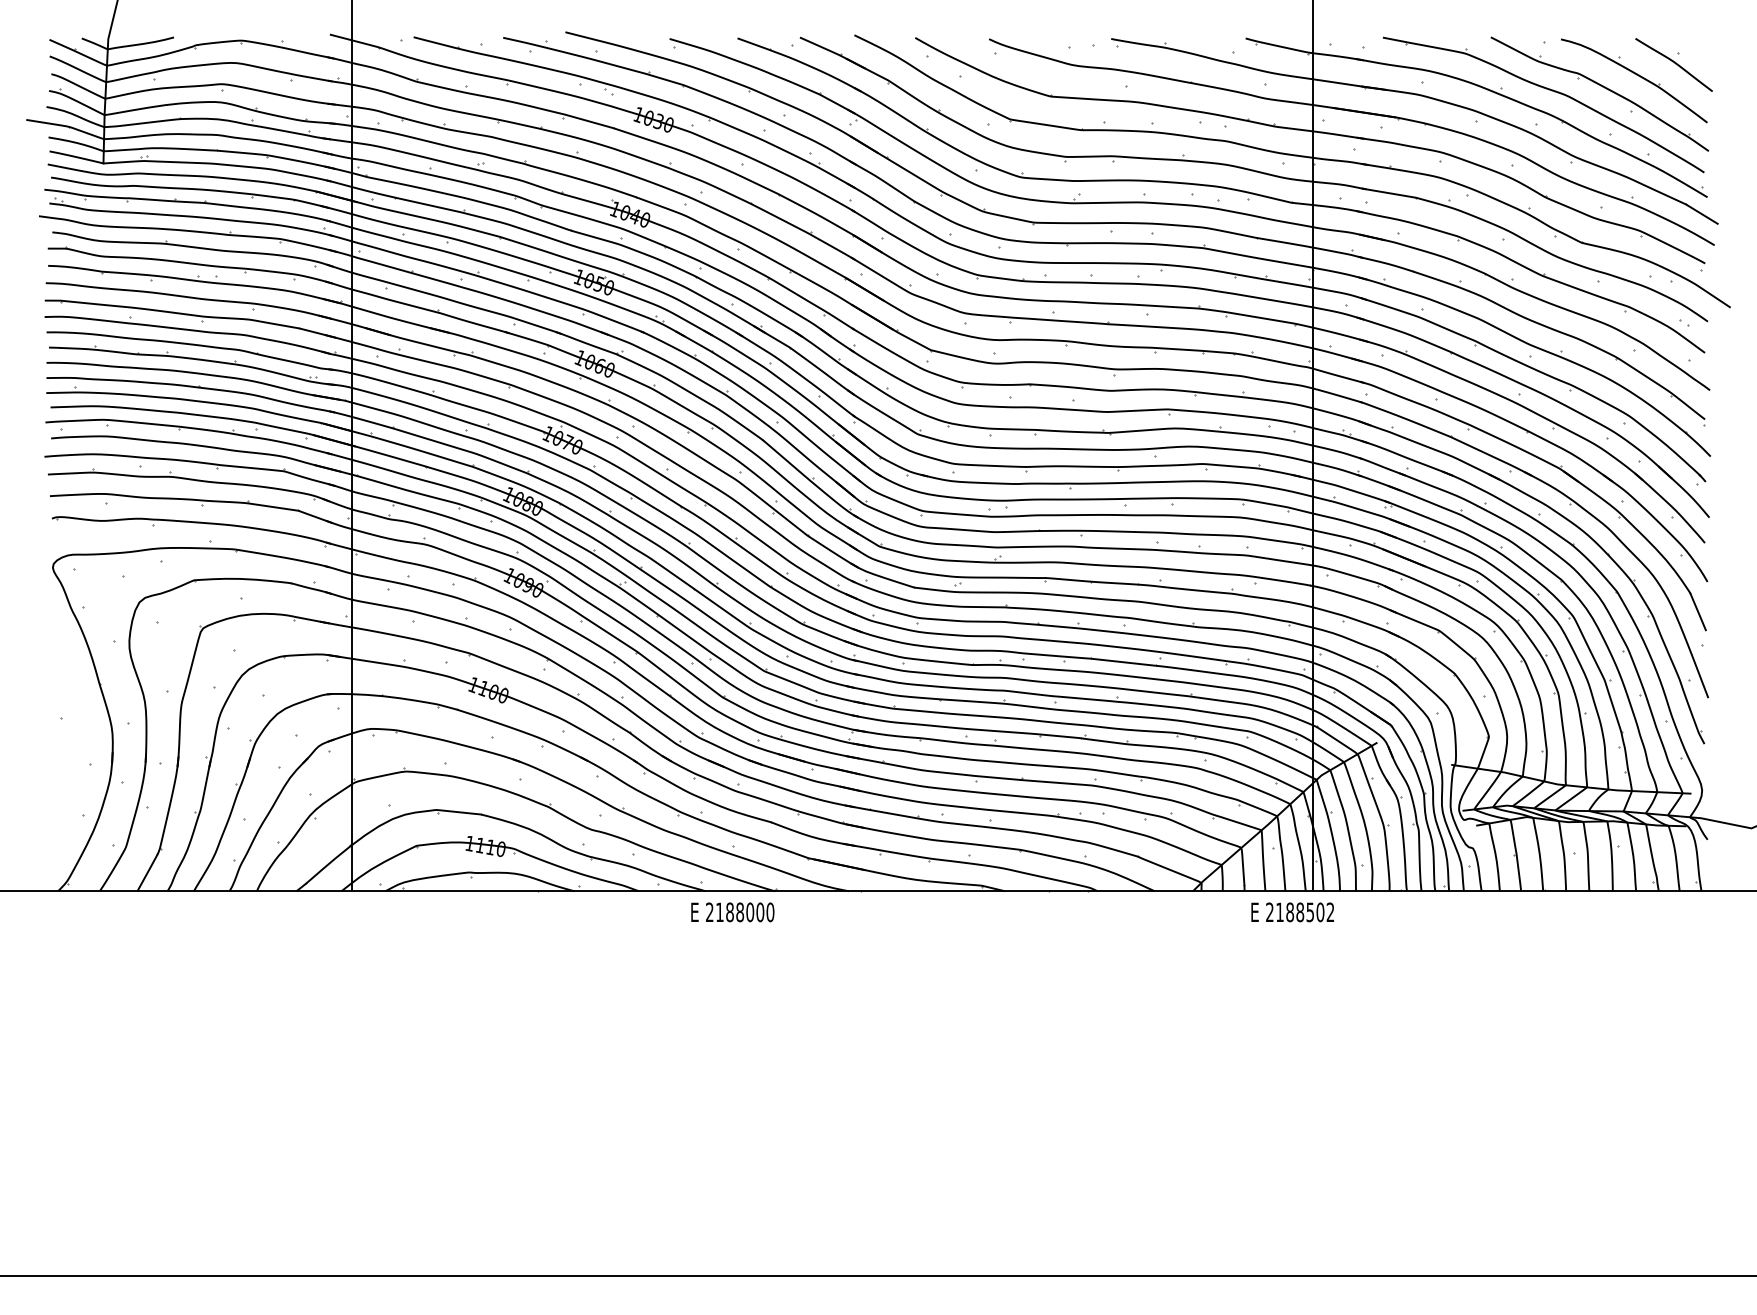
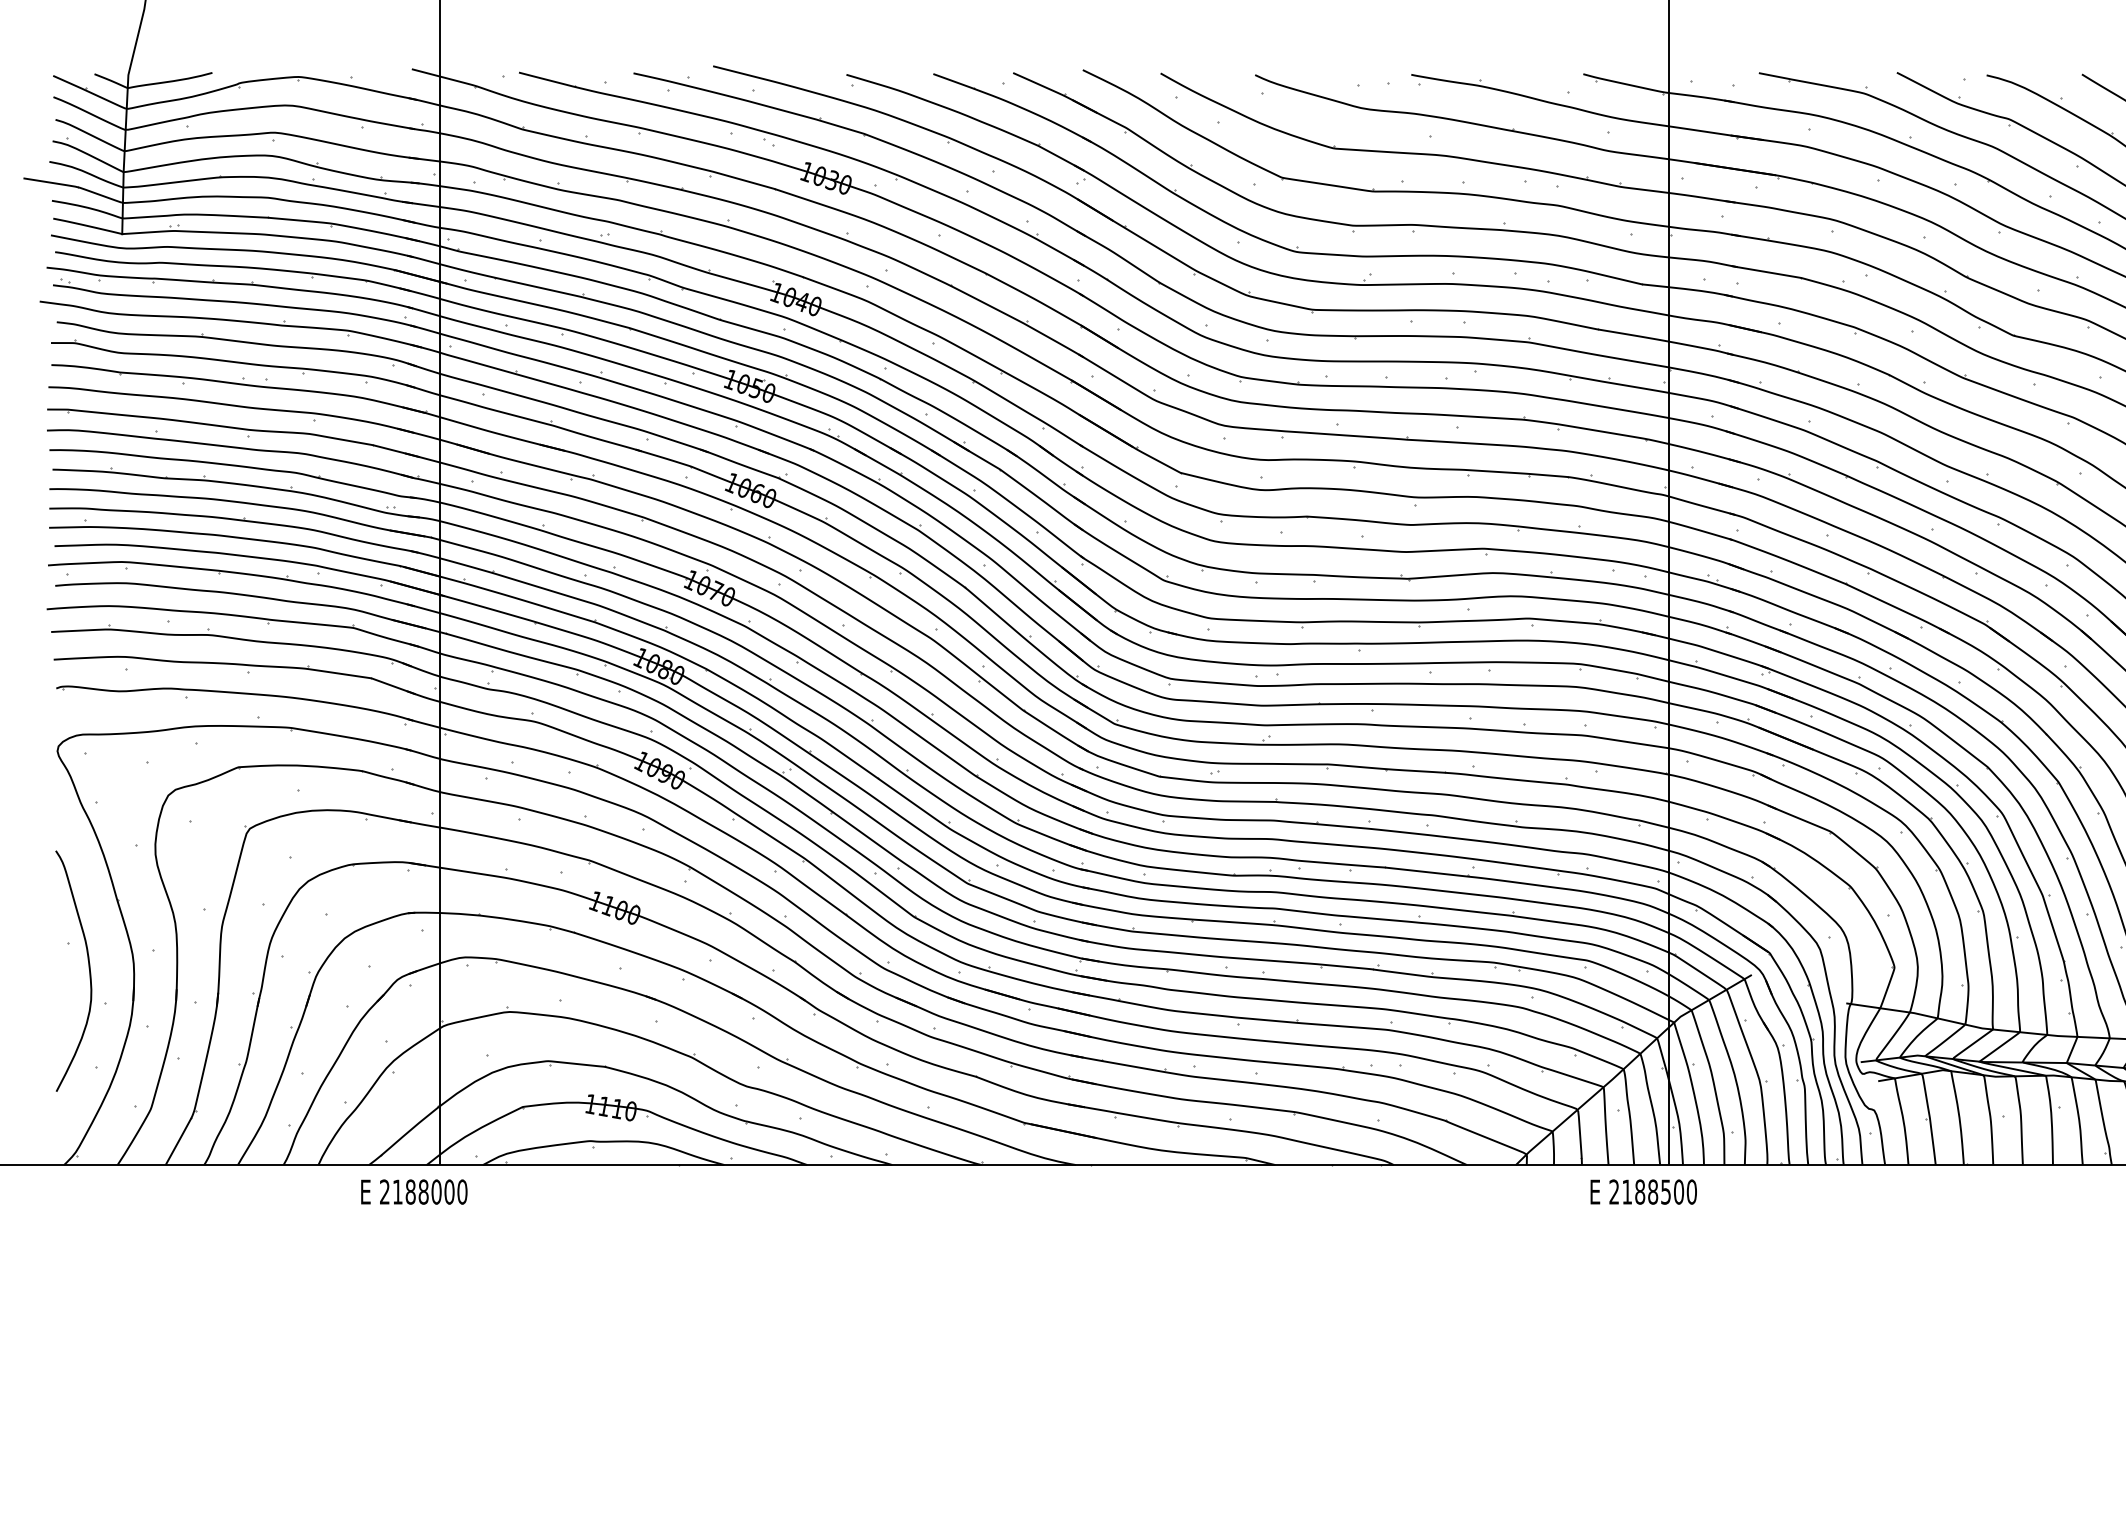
curve: (77, 739) -> (88, 970), added
text: (732, 912) -> (413, 1192), moved
text: (1330, 912) -> (1691, 1192), 2188502 -> 2188500

